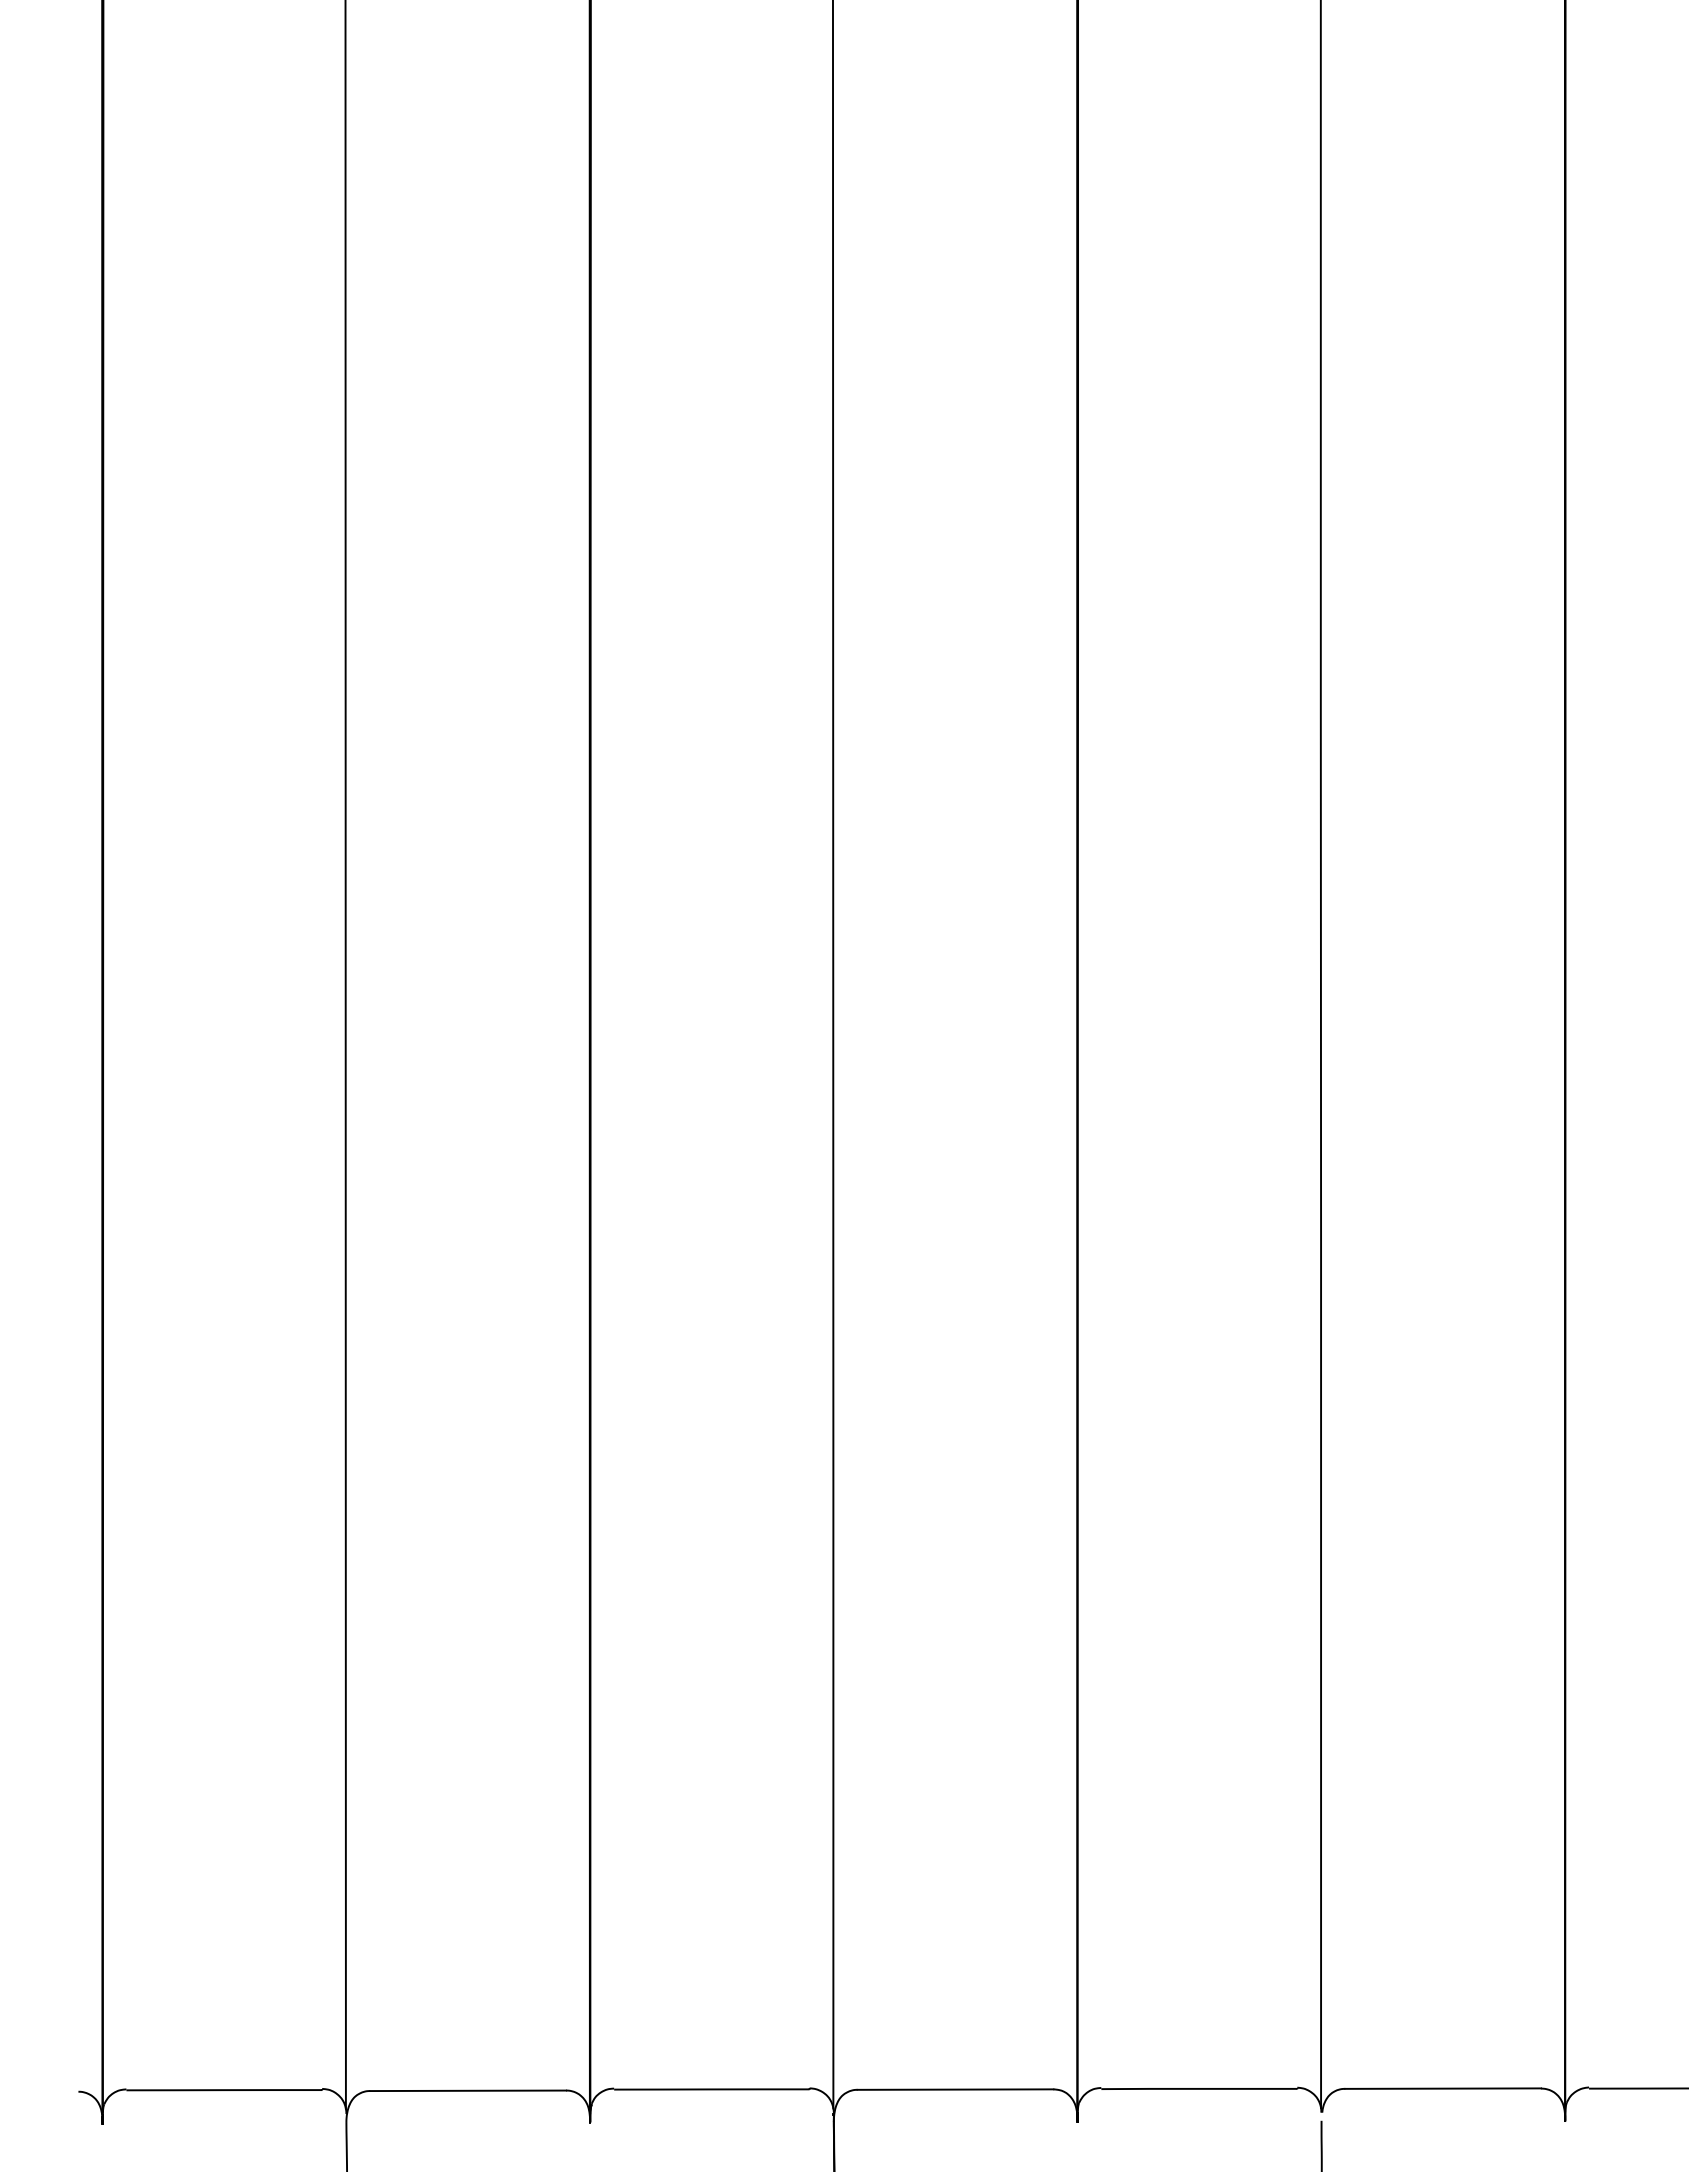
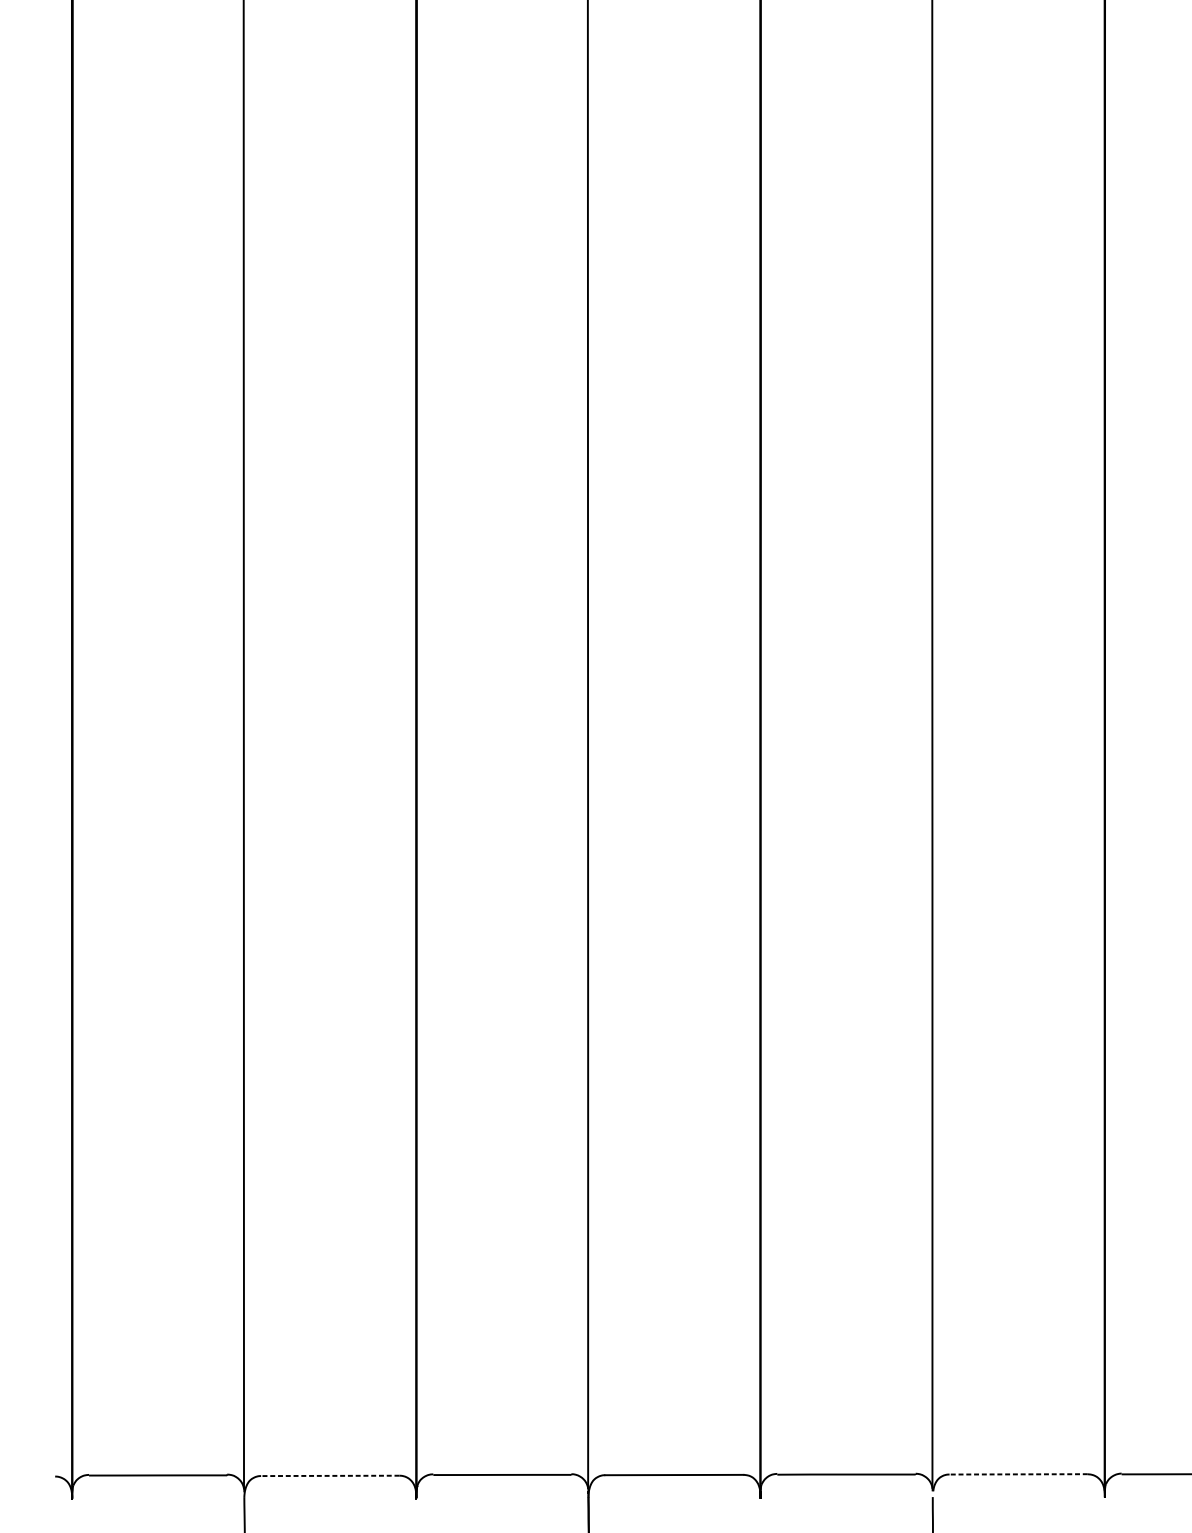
line: (1443, 2088) -> (1018, 1474), solid -> dashed
line: (468, 2090) -> (330, 1475), solid -> dashed

